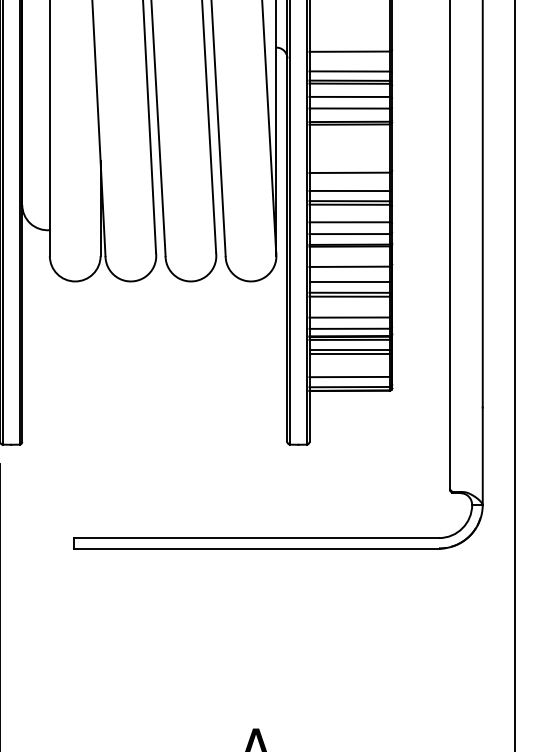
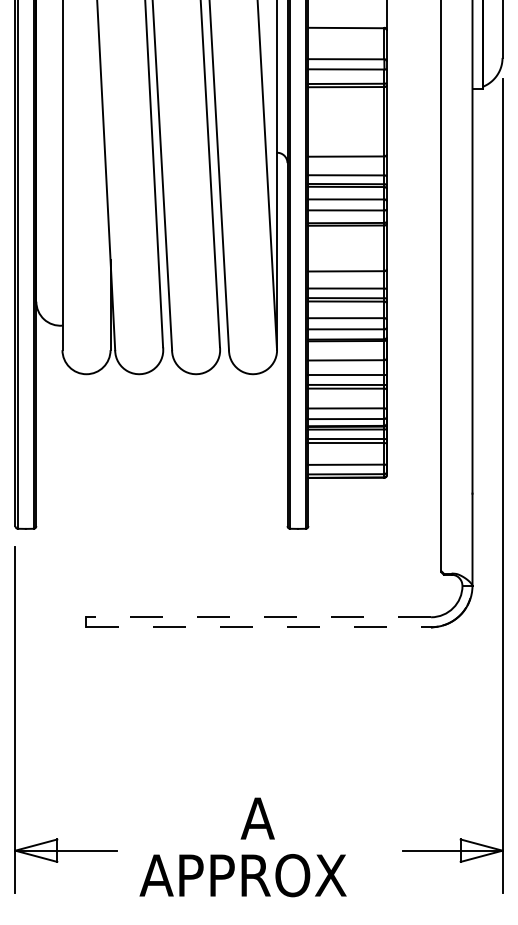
line: (256, 538) -> (258, 617), solid -> dashed
line: (256, 548) -> (258, 627), solid -> dashed

